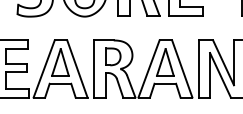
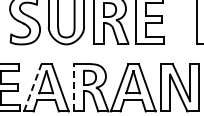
line: (43, 68) -> (32, 87), solid -> dashed
line: (94, 68) -> (74, 87), solid -> dashed

